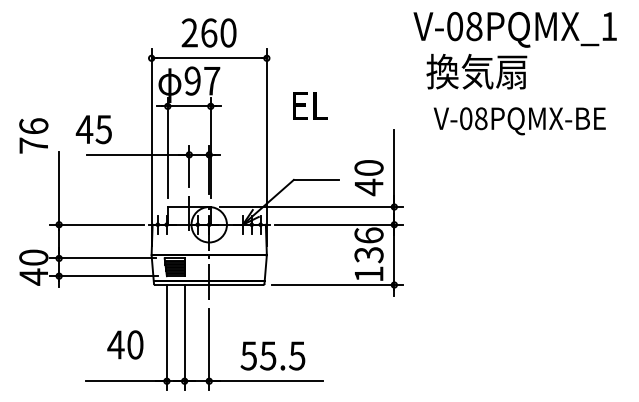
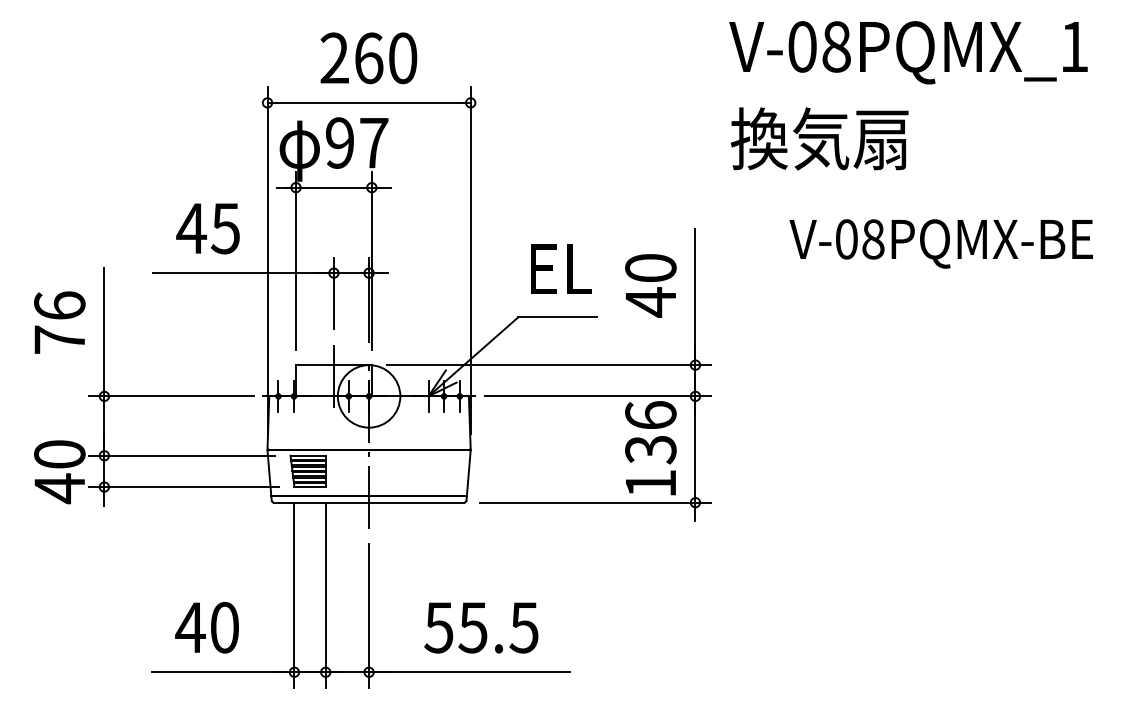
text: (476, 71) -> (819, 138), moved
text: (310, 105) -> (561, 268), moved
text: (519, 121) -> (940, 244), moved
text: (93, 129) -> (207, 228), moved
text: (33, 135) -> (59, 321), moved
text: (368, 178) -> (649, 286), moved
text: (125, 344) -> (207, 626), moved

